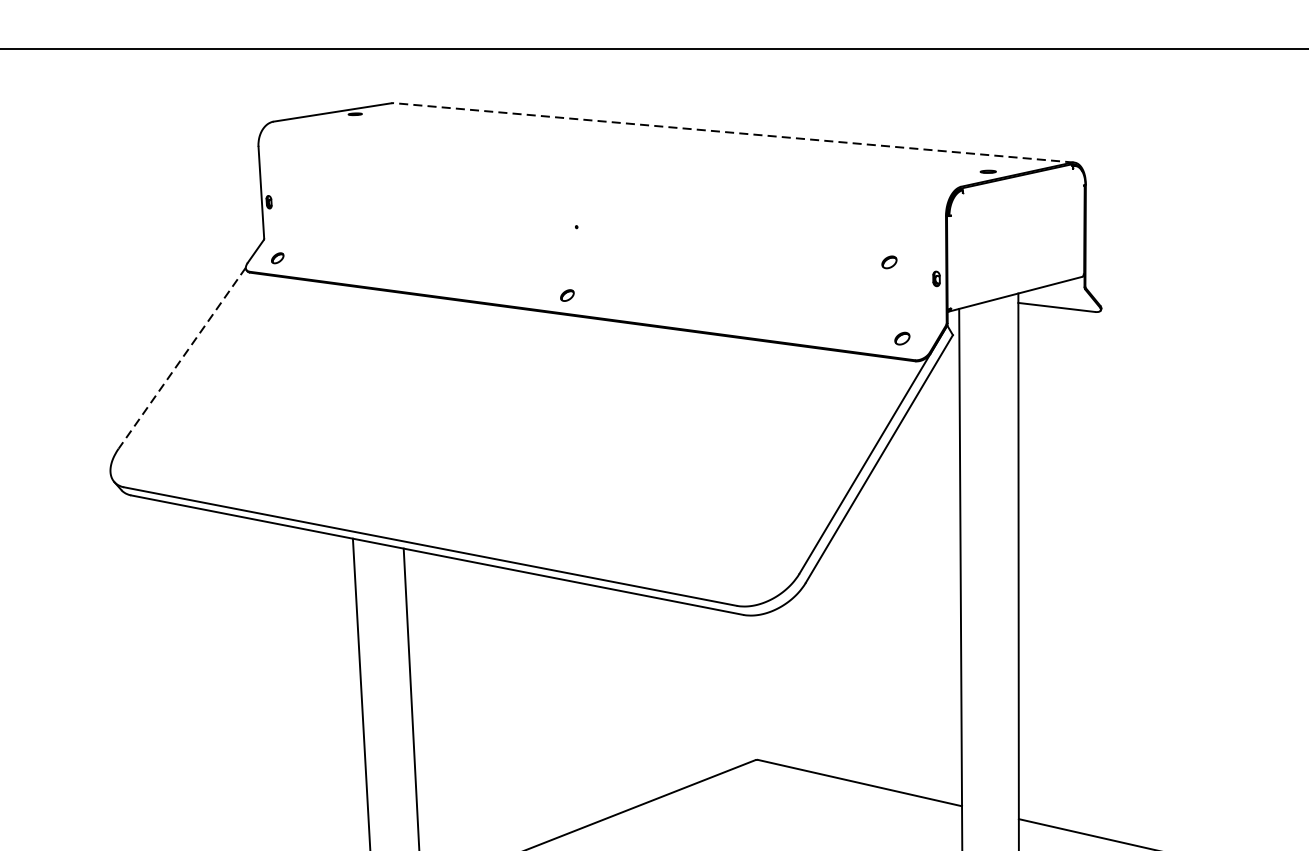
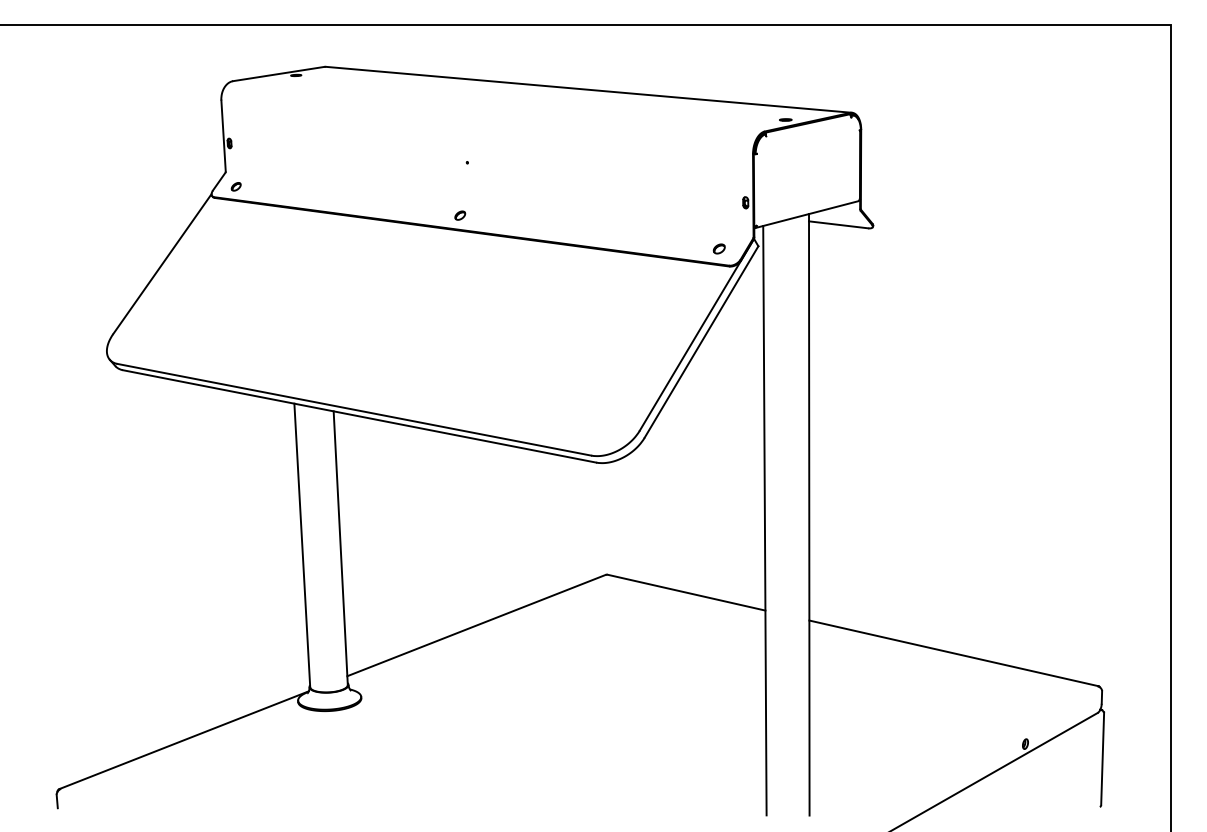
line: (734, 132) -> (589, 89), dashed -> solid
part: (888, 261) -> (708, 189), removed
line: (182, 358) -> (162, 264), dashed -> solid

